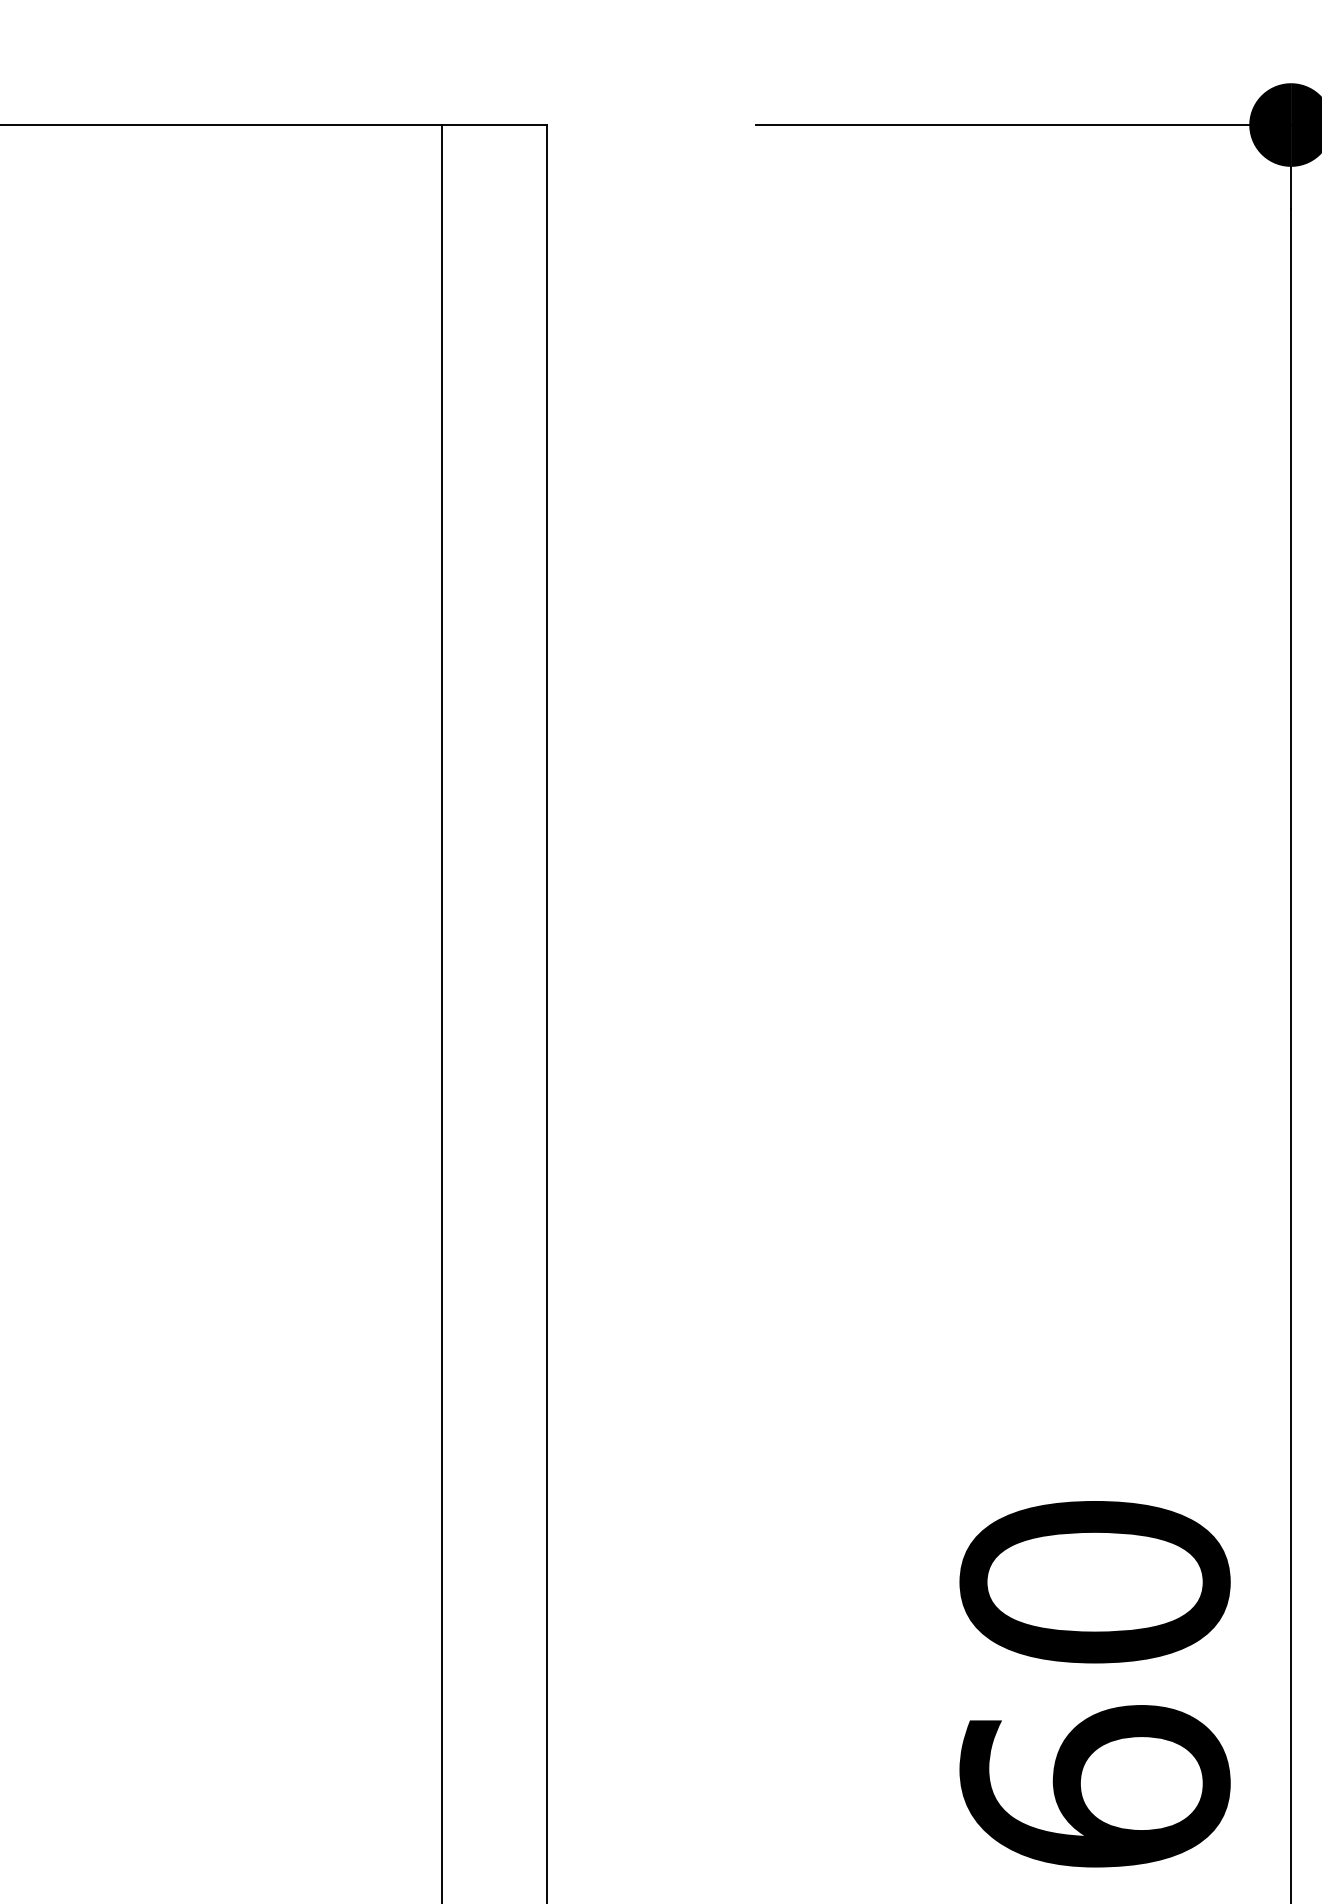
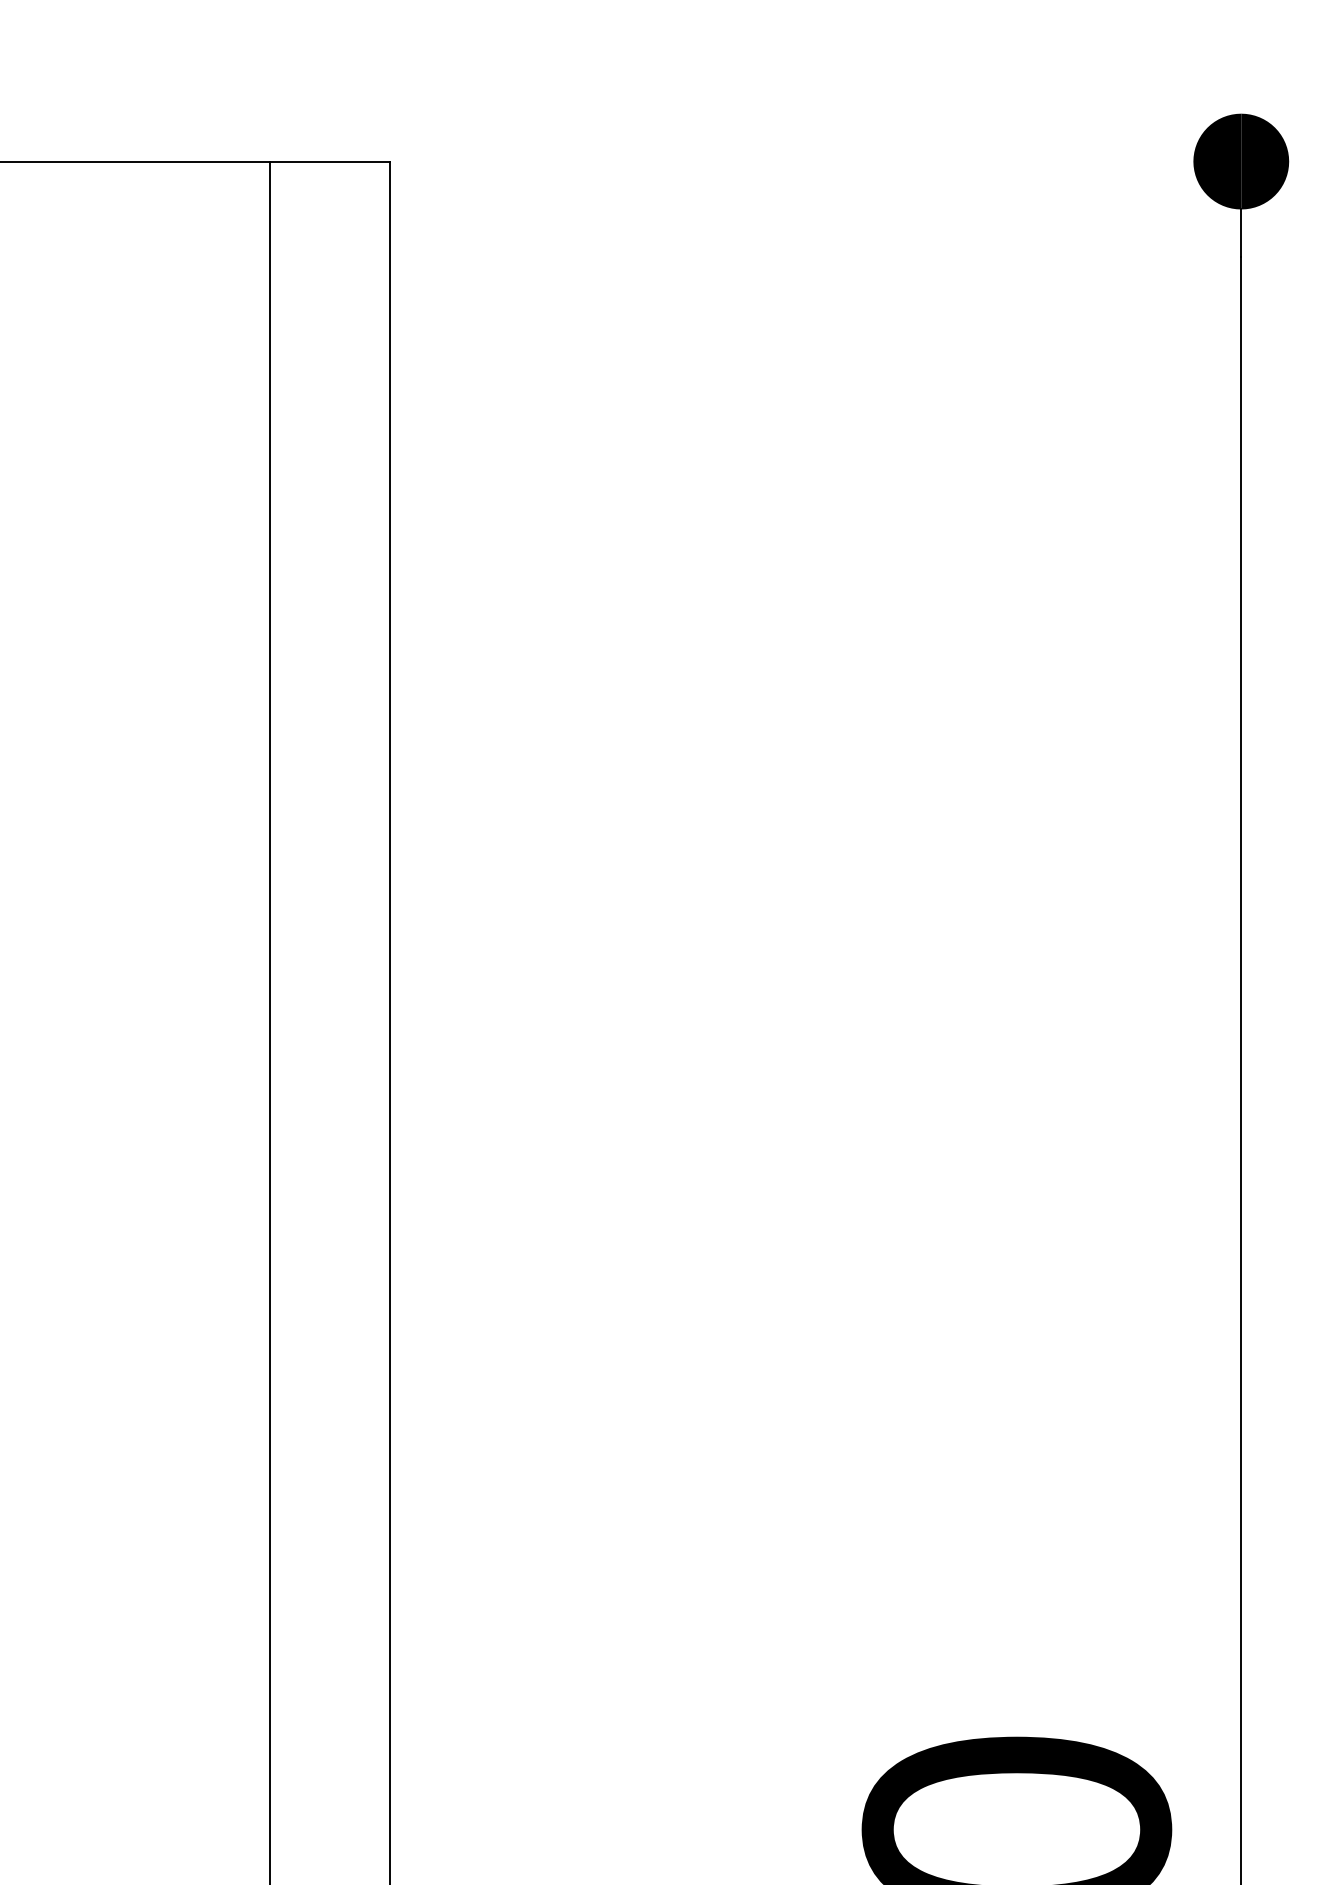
line: (1023, 125) -> (934, 162), removed

